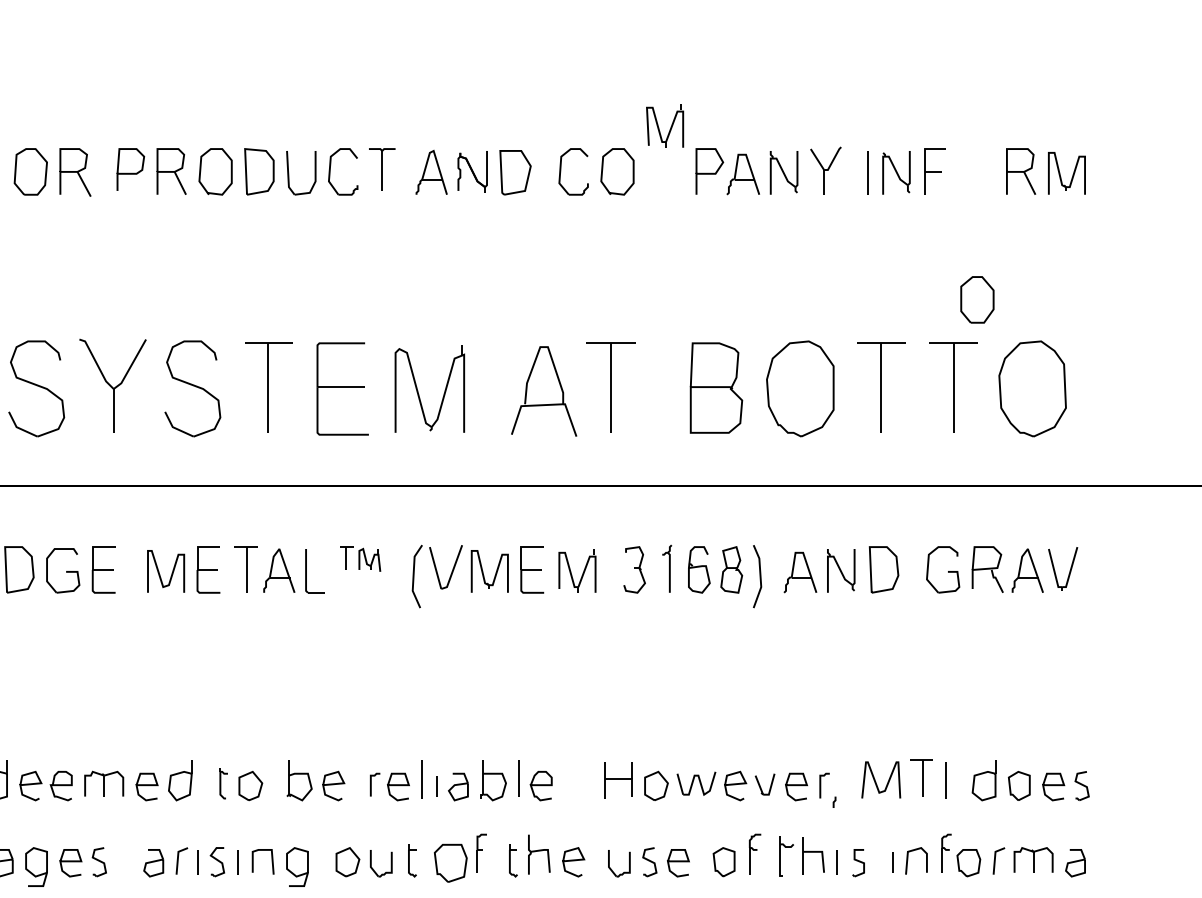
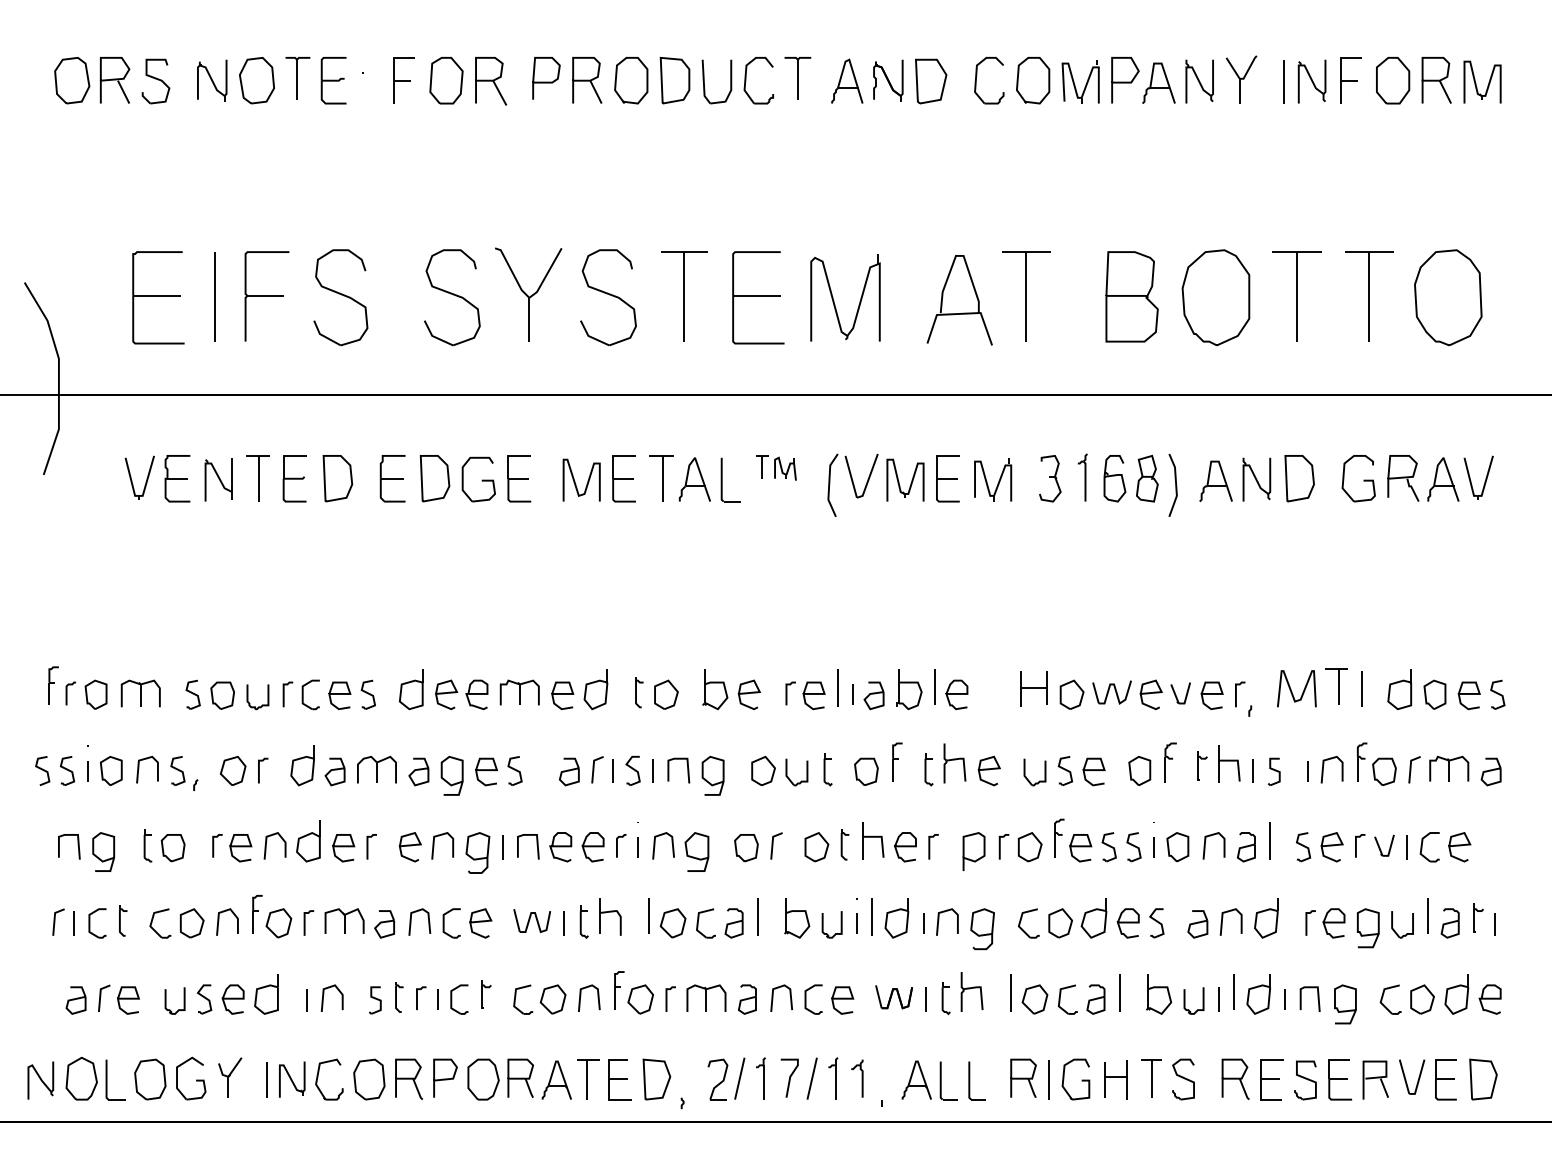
part: (664, 125) -> (1080, 81), moved
part: (977, 299) -> (1393, 80), moved
part: (786, 856) -> (1202, 765), size x0.71
part: (450, 862) -> (866, 771), size x0.71

